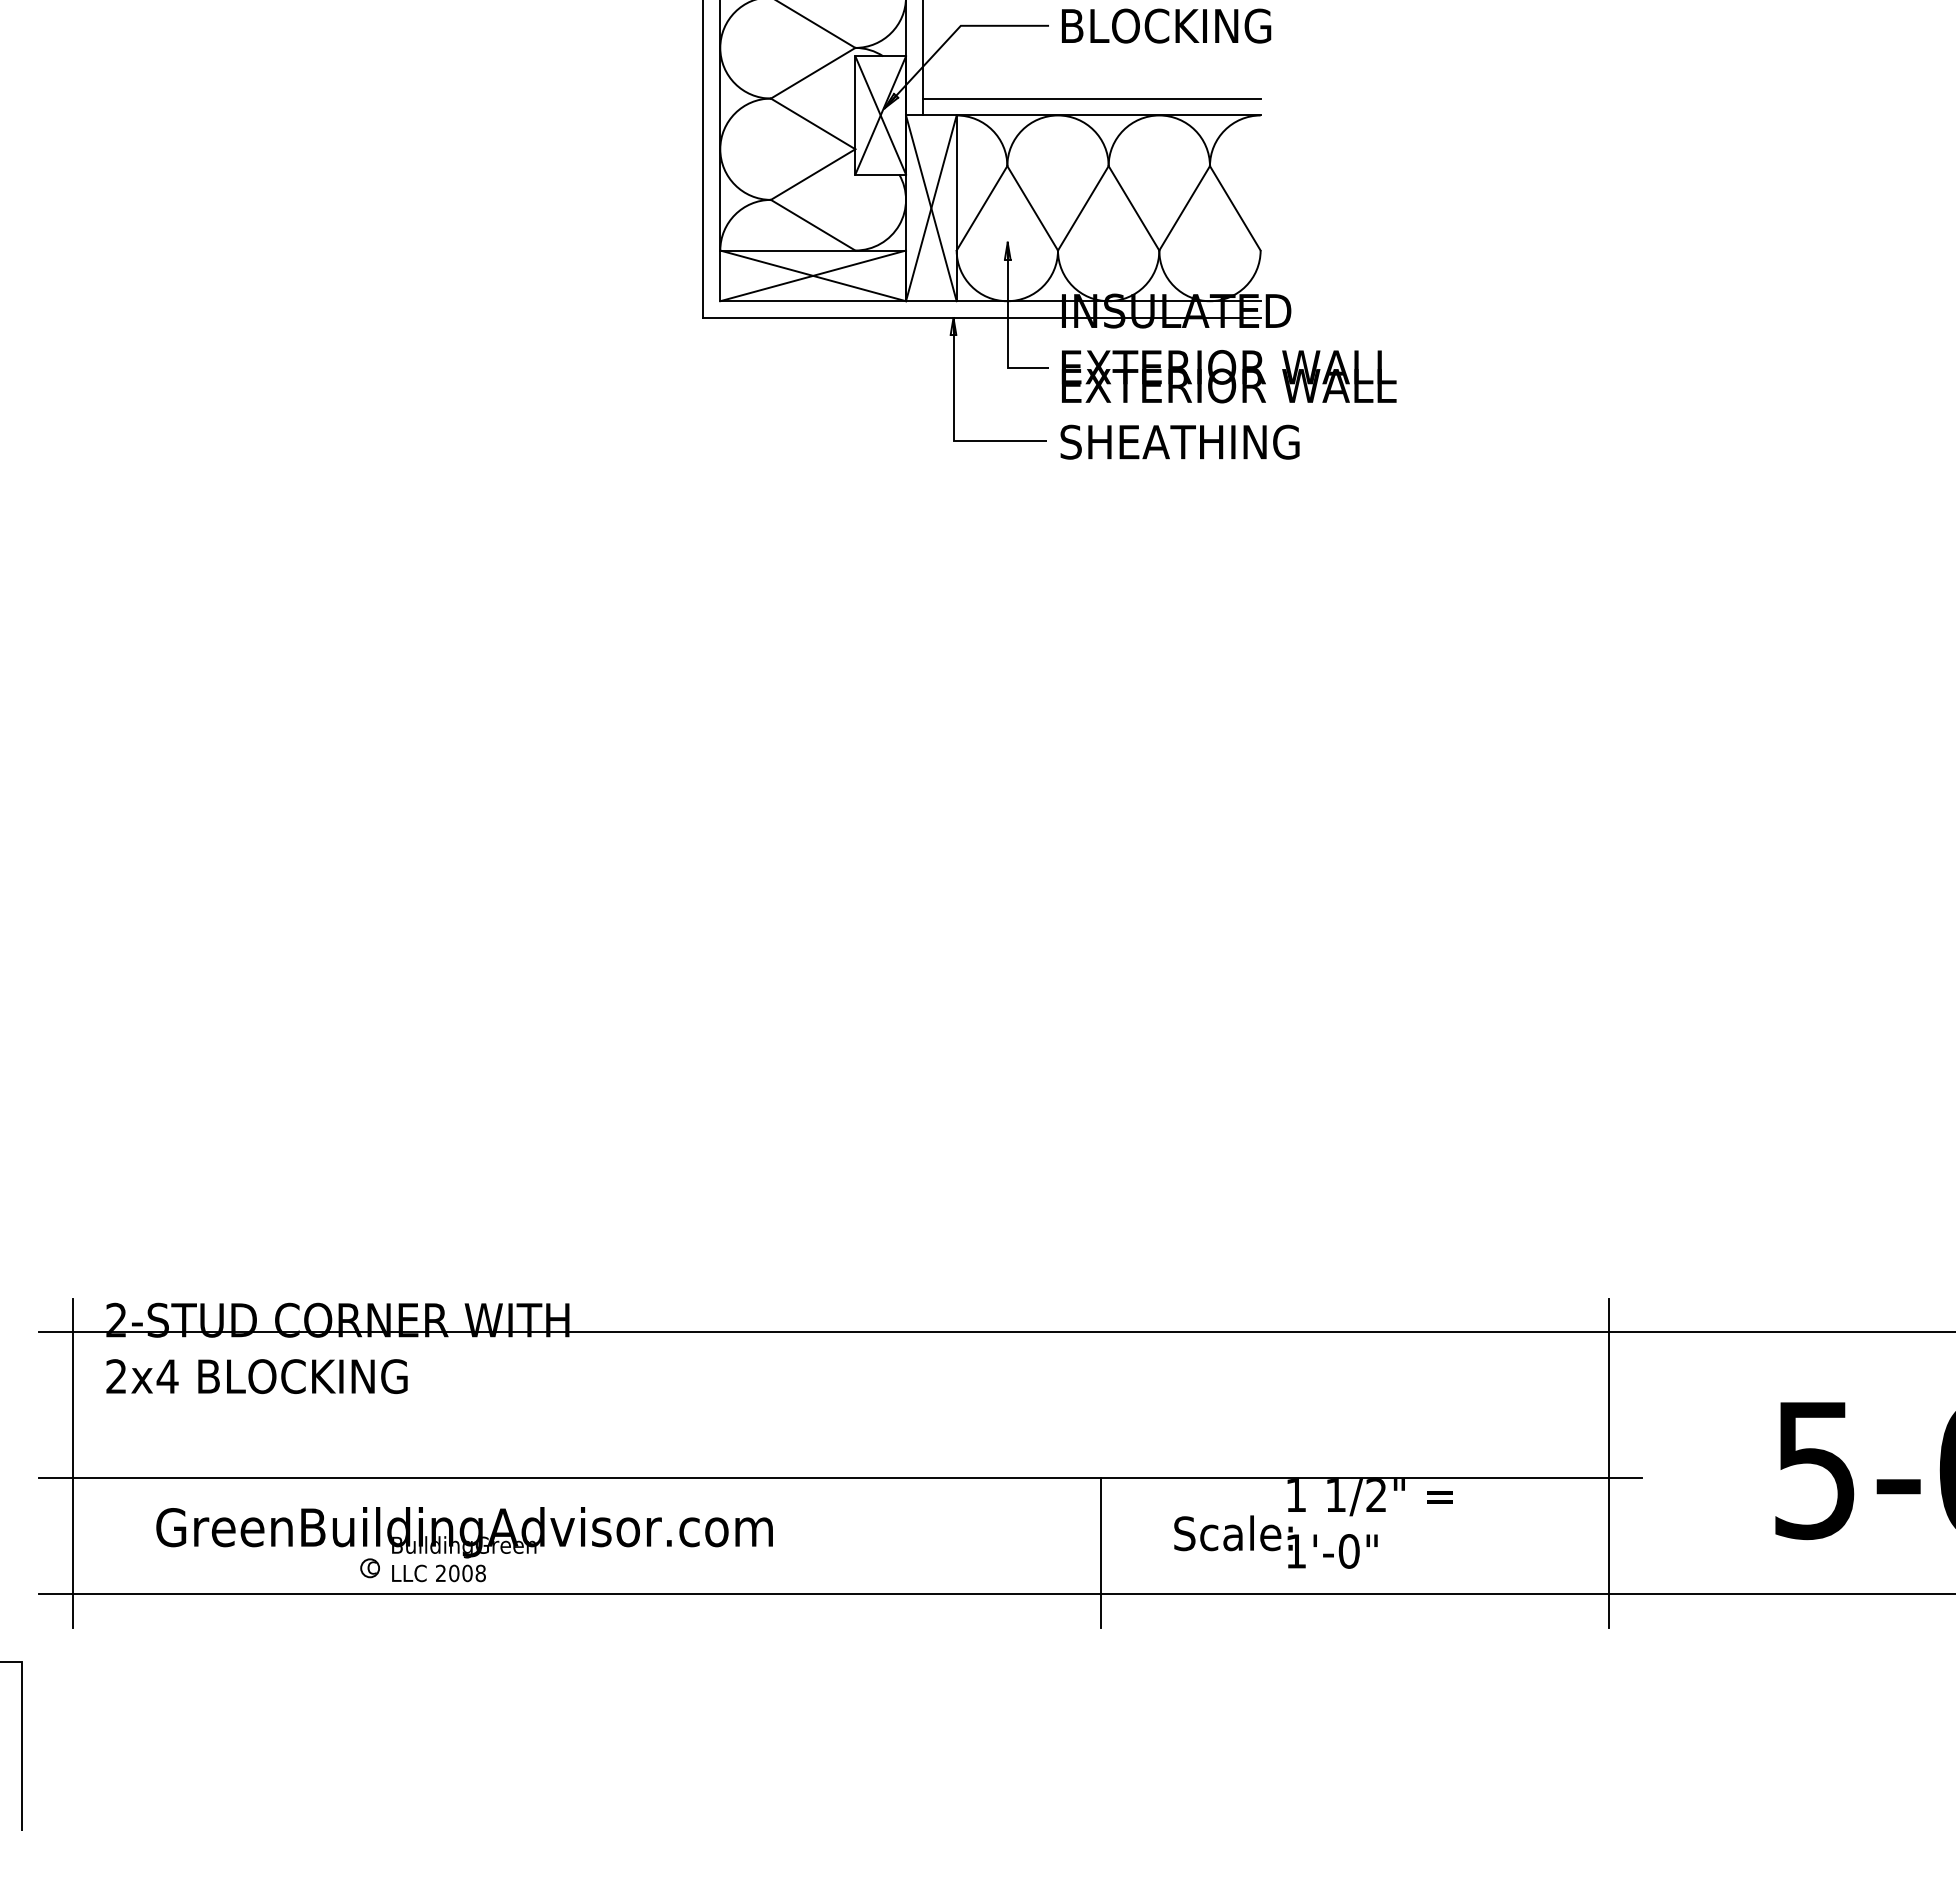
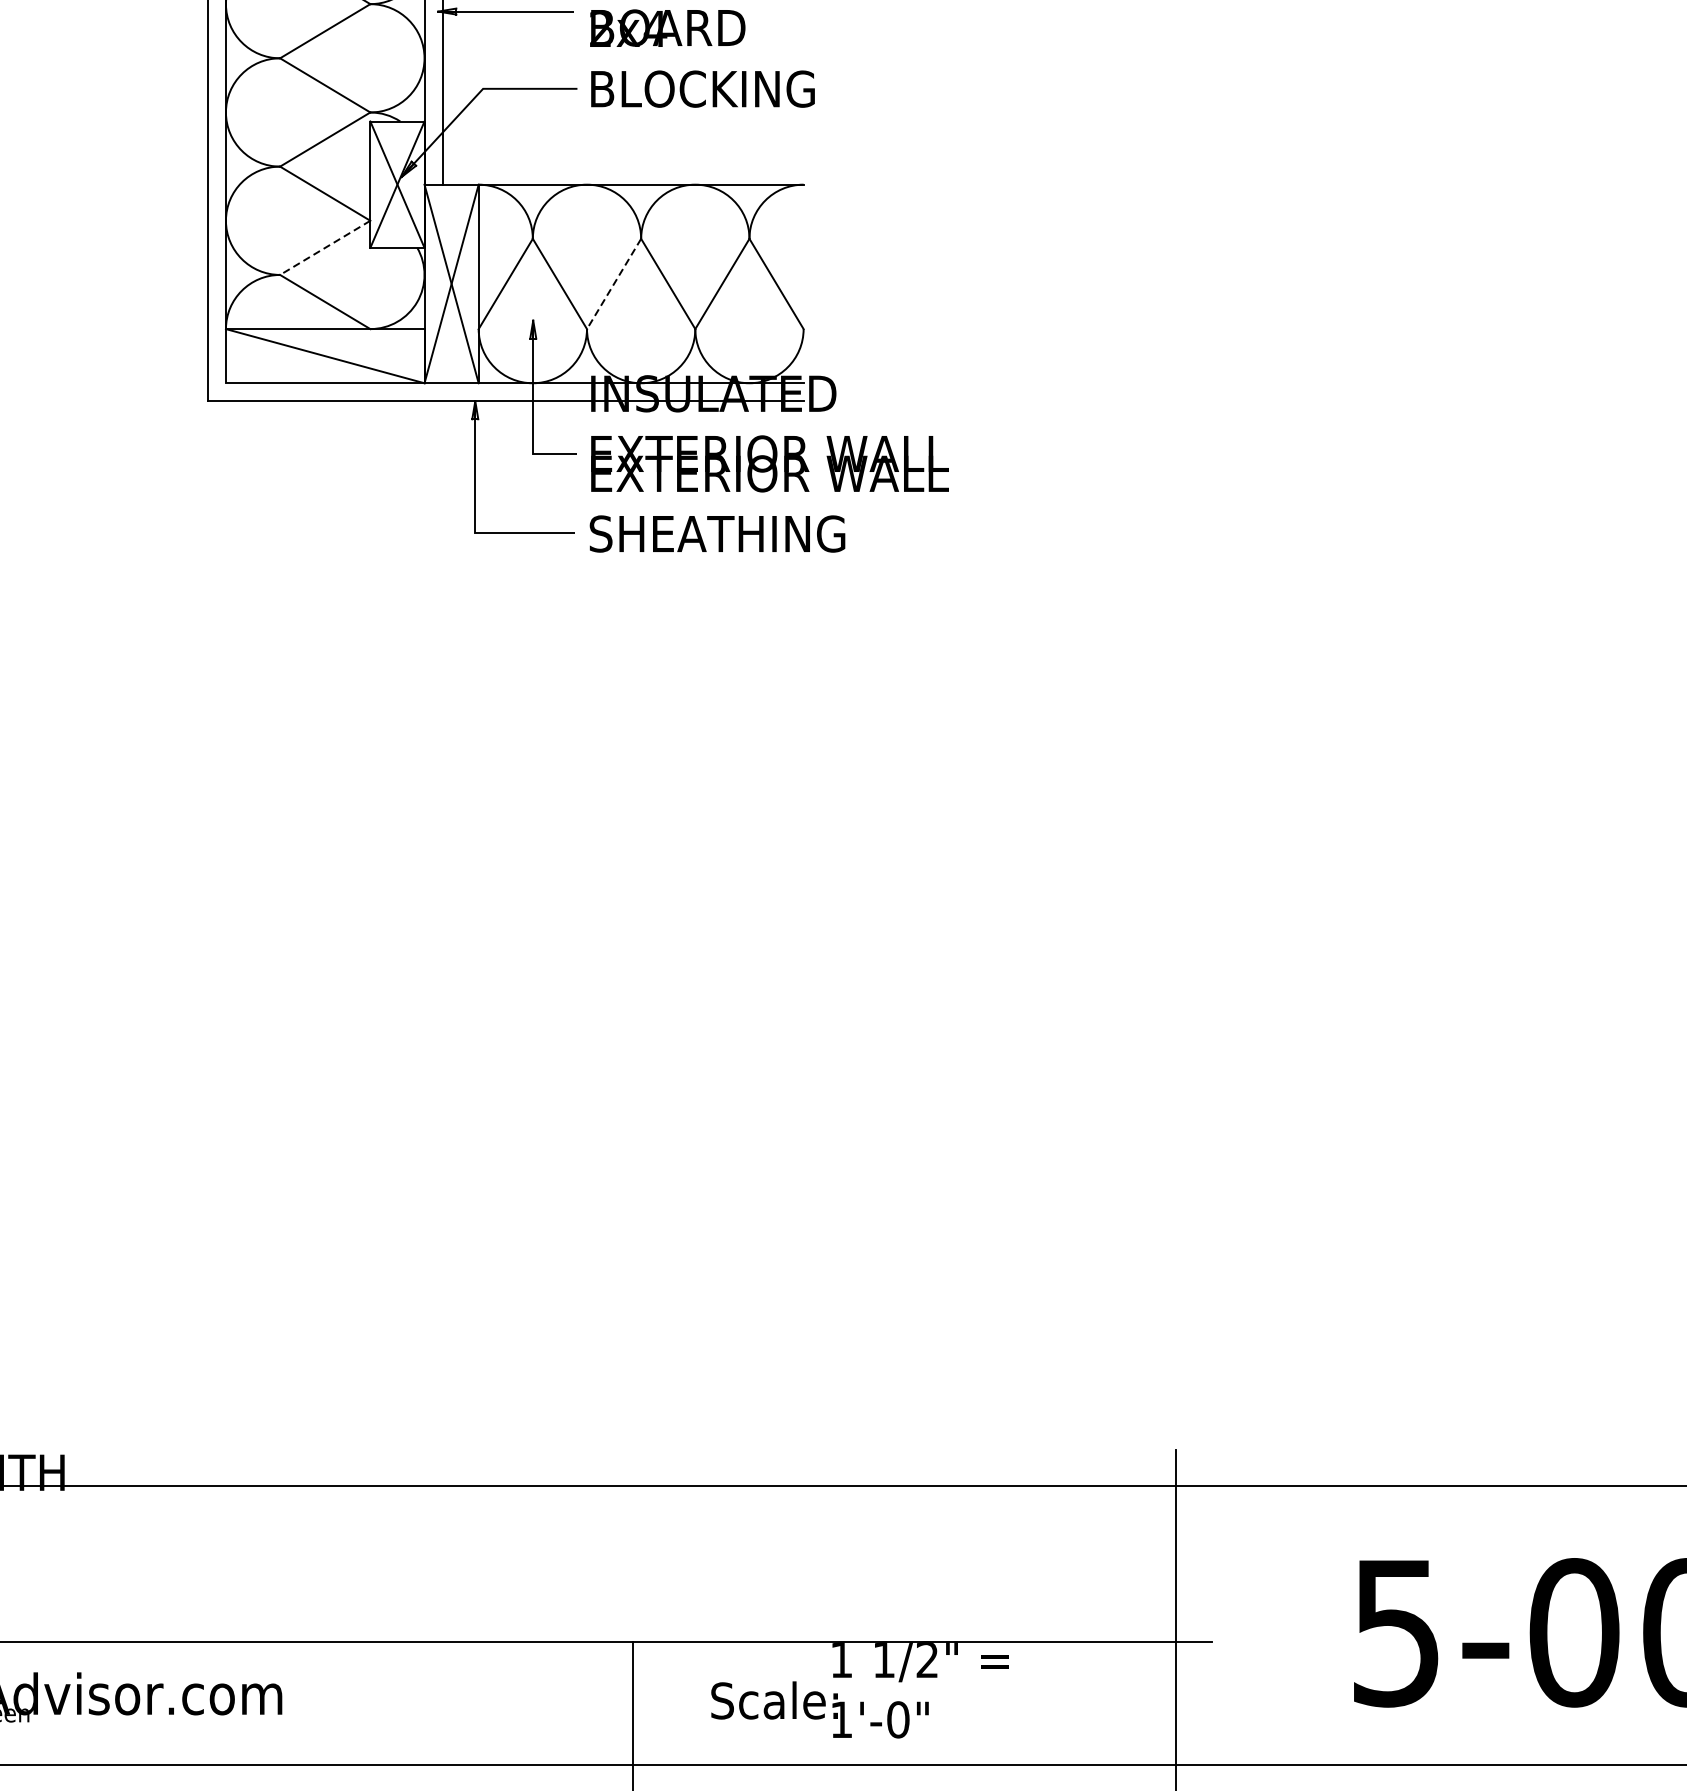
line: (1091, 98) -> (622, 166), removed
line: (812, 174) -> (324, 247), solid -> dashed
line: (1083, 208) -> (614, 284), solid -> dashed
line: (813, 275) -> (325, 355), removed

